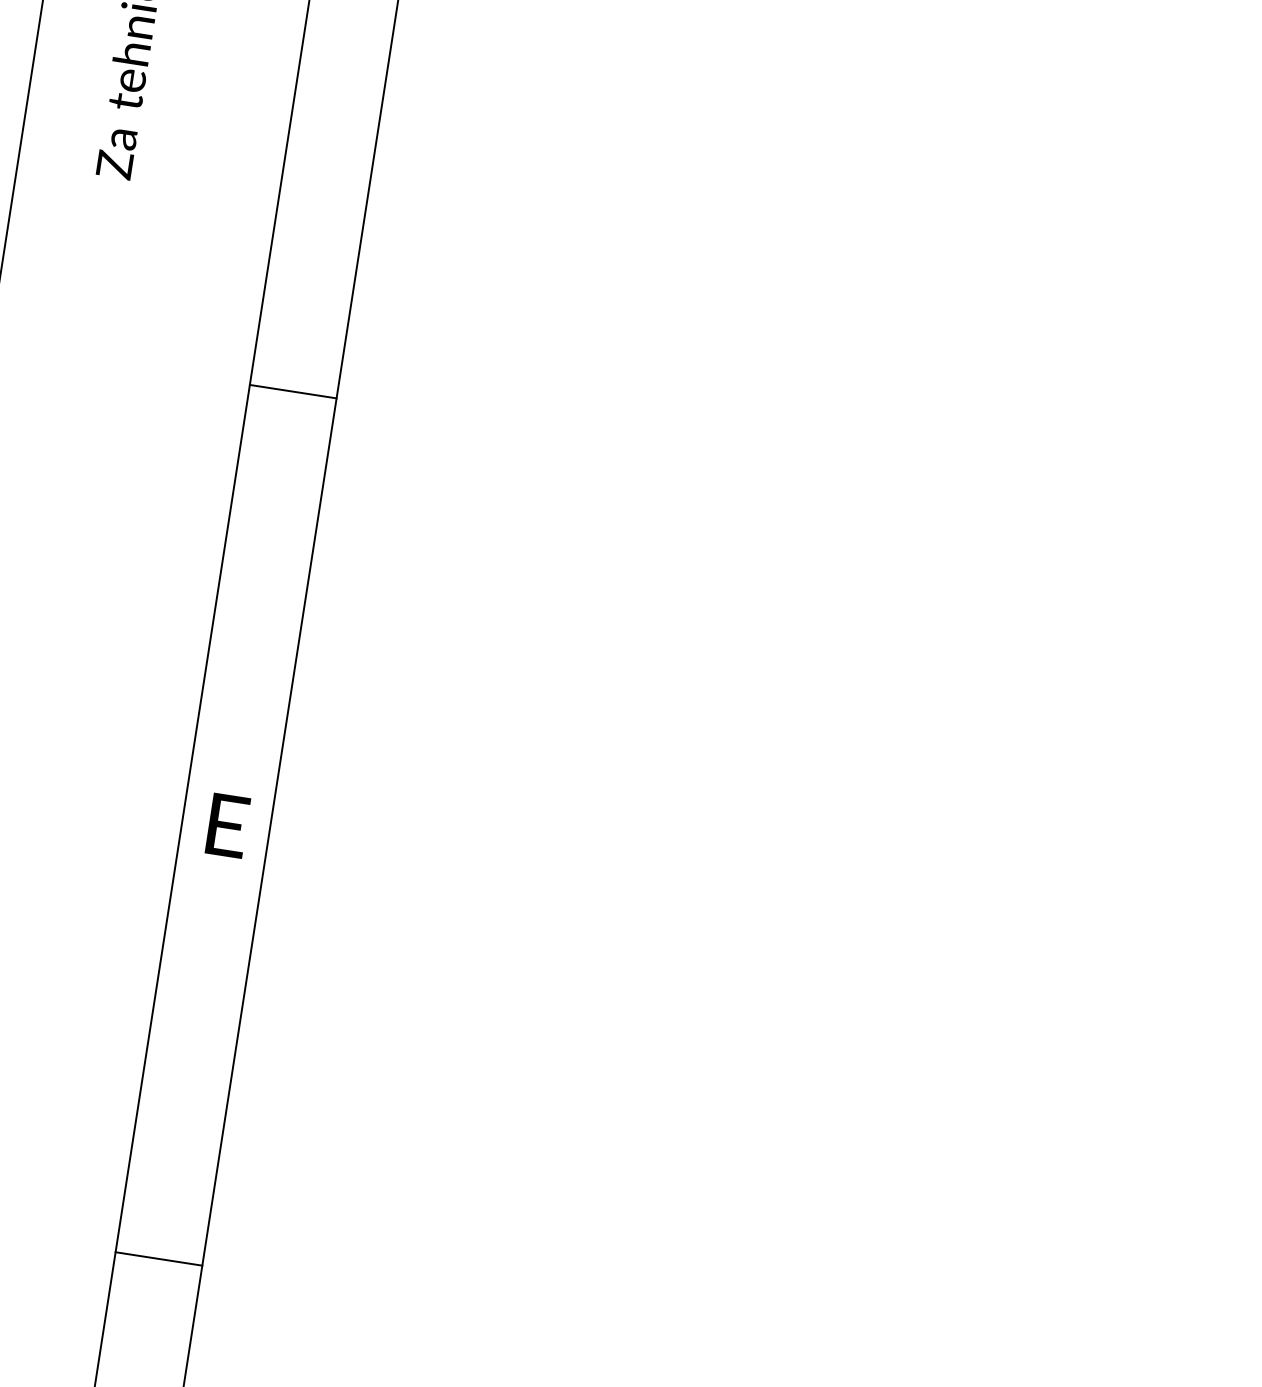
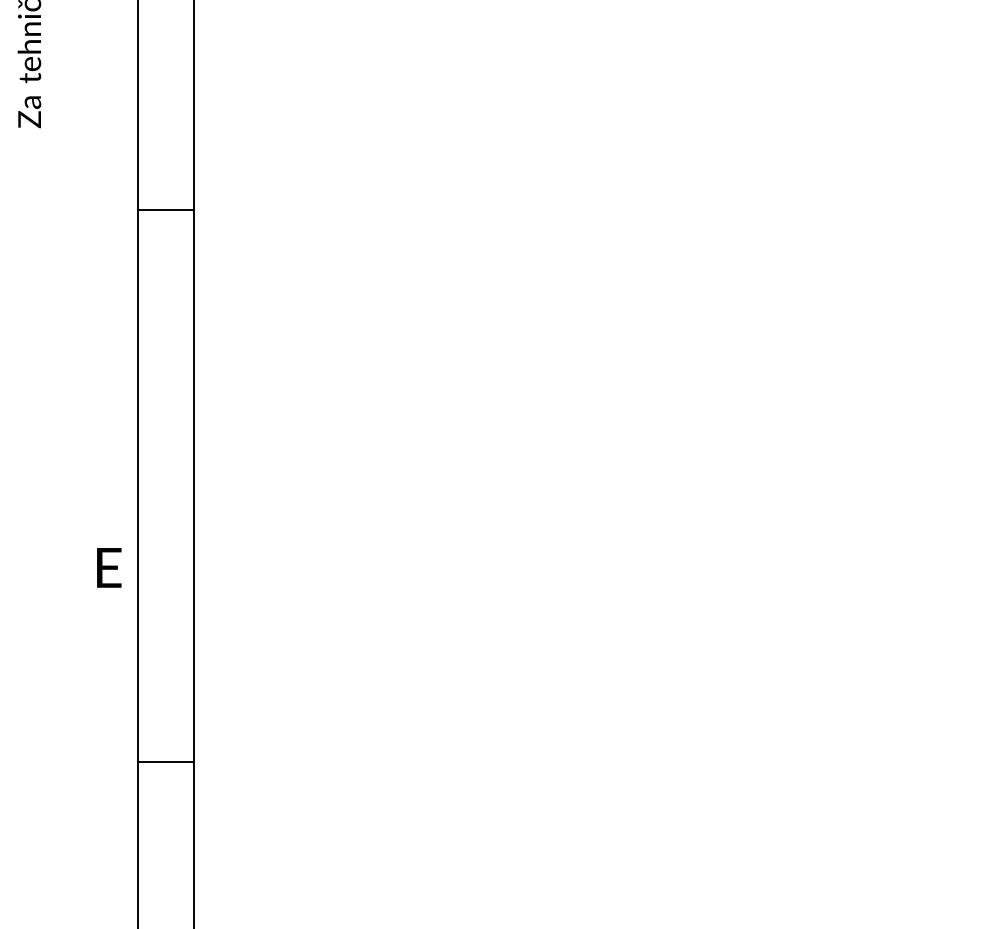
line: (292, 390) -> (165, 209), moved
text: (228, 825) -> (109, 567), moved
line: (158, 1258) -> (165, 761), moved

